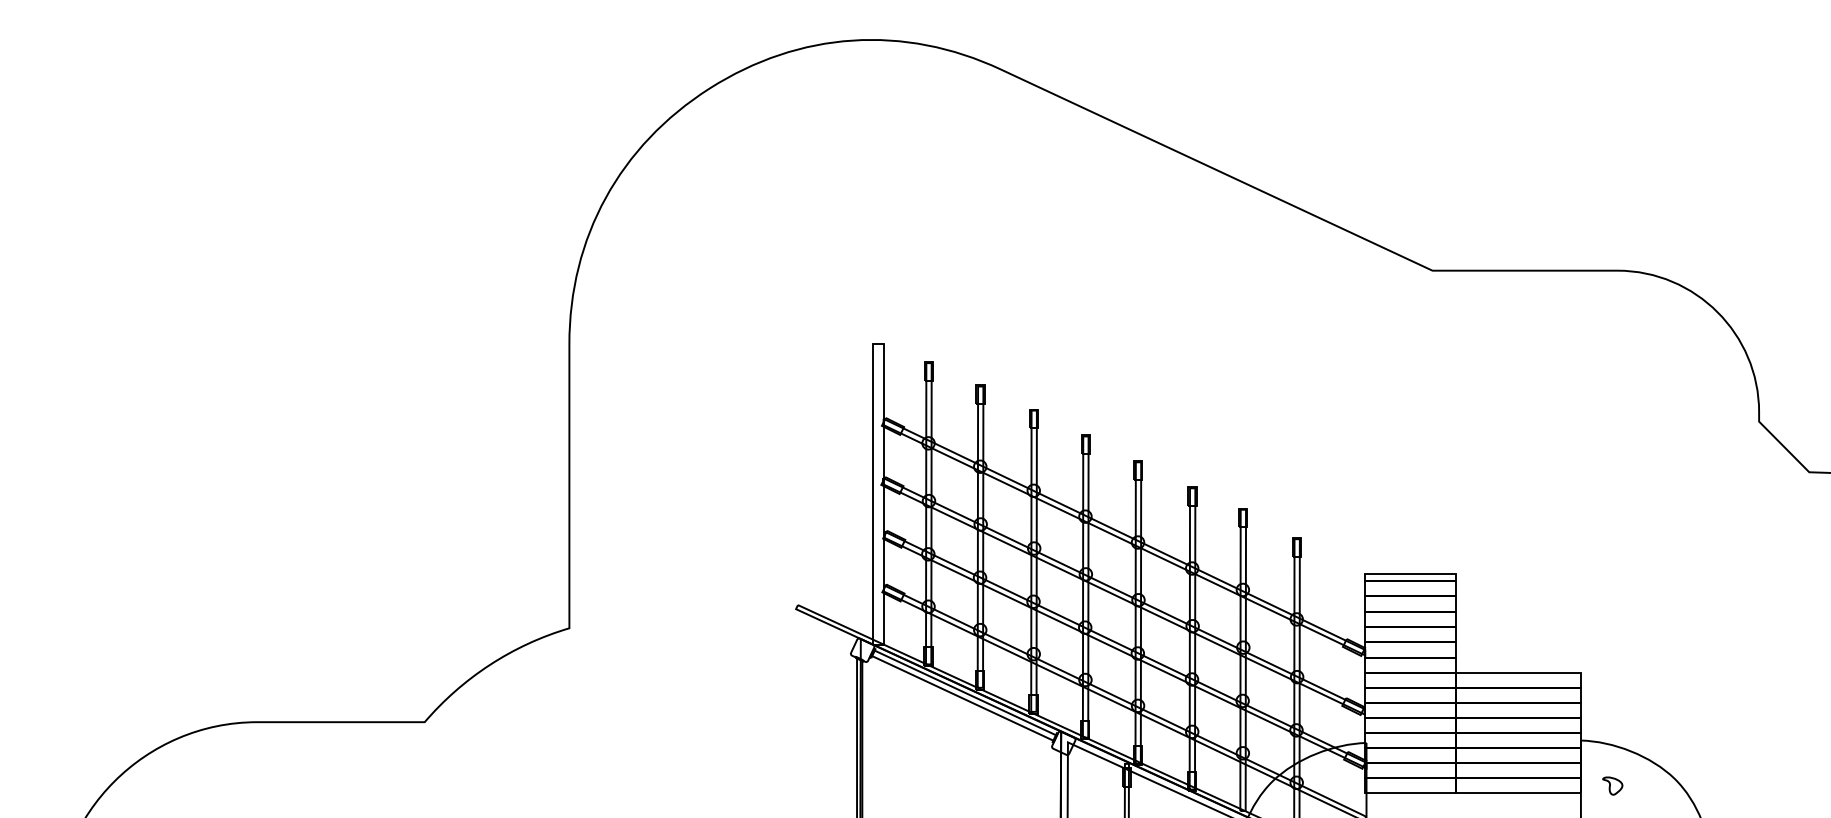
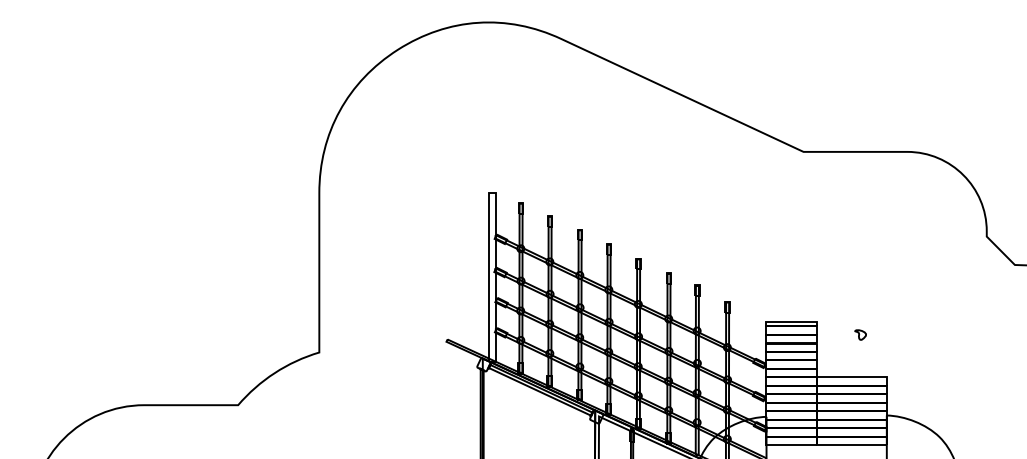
part: (1612, 785) -> (860, 334), moved

